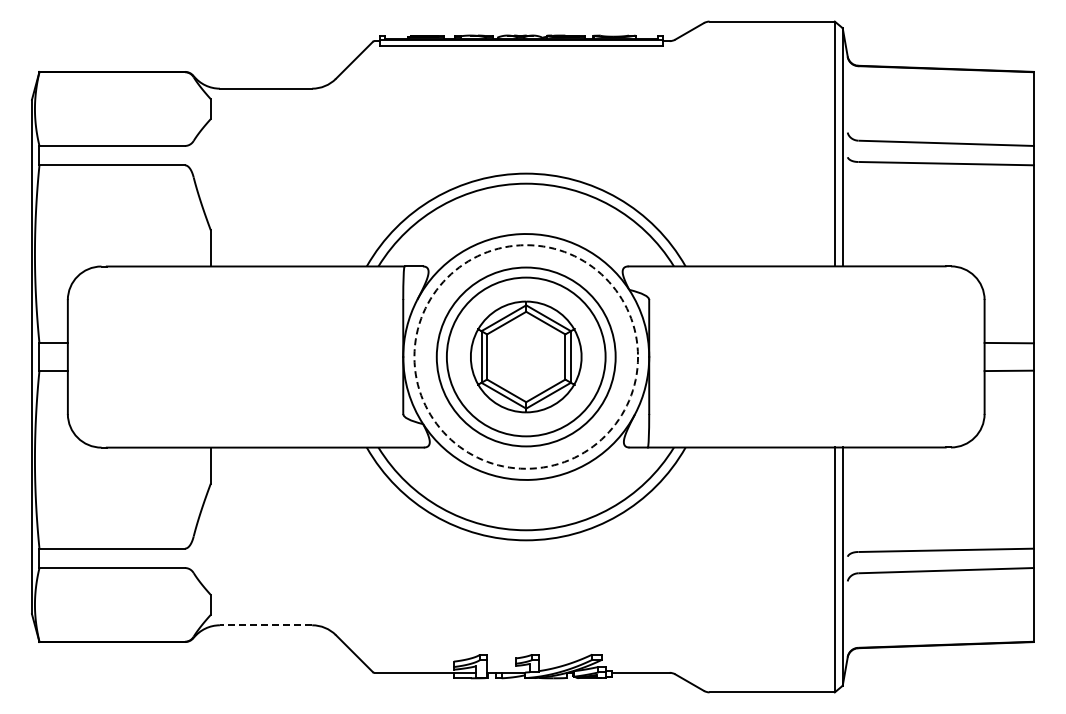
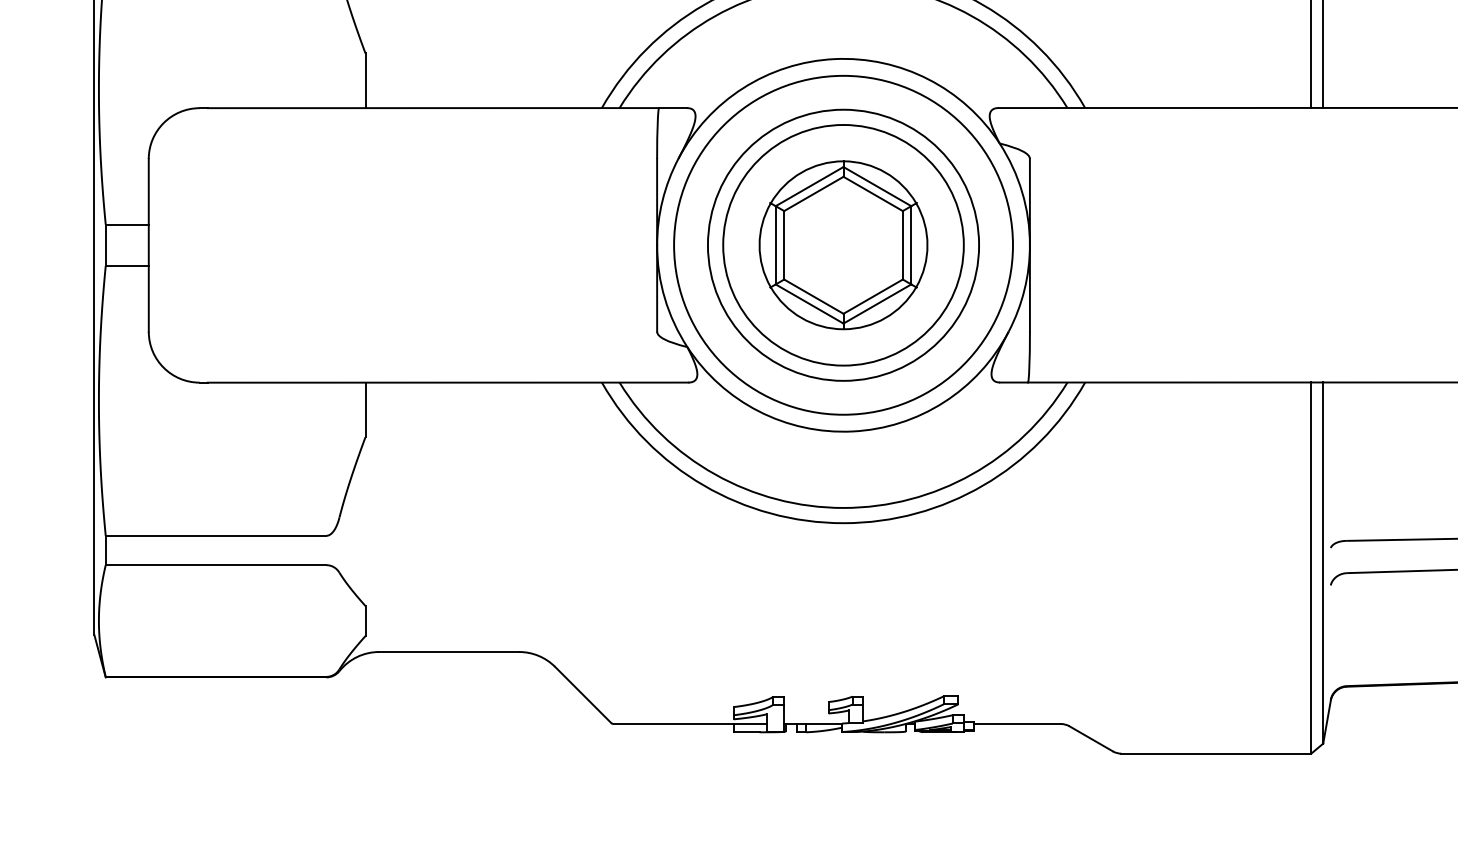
circle: (526, 356) -> (843, 244), dashed -> solid
line: (265, 625) -> (448, 652), dashed -> solid

